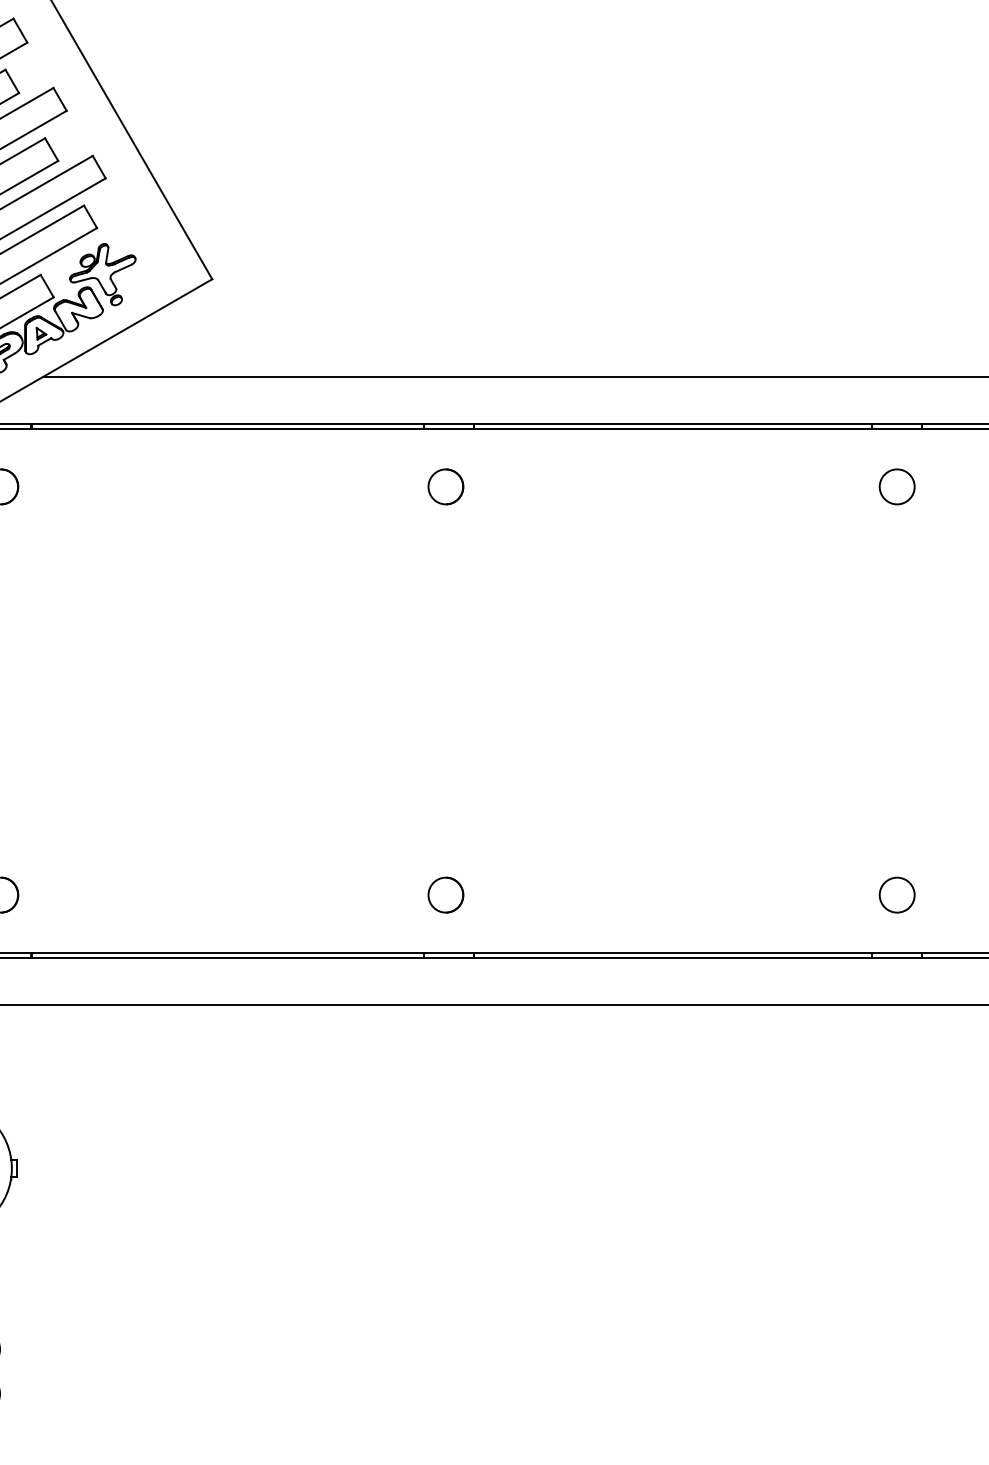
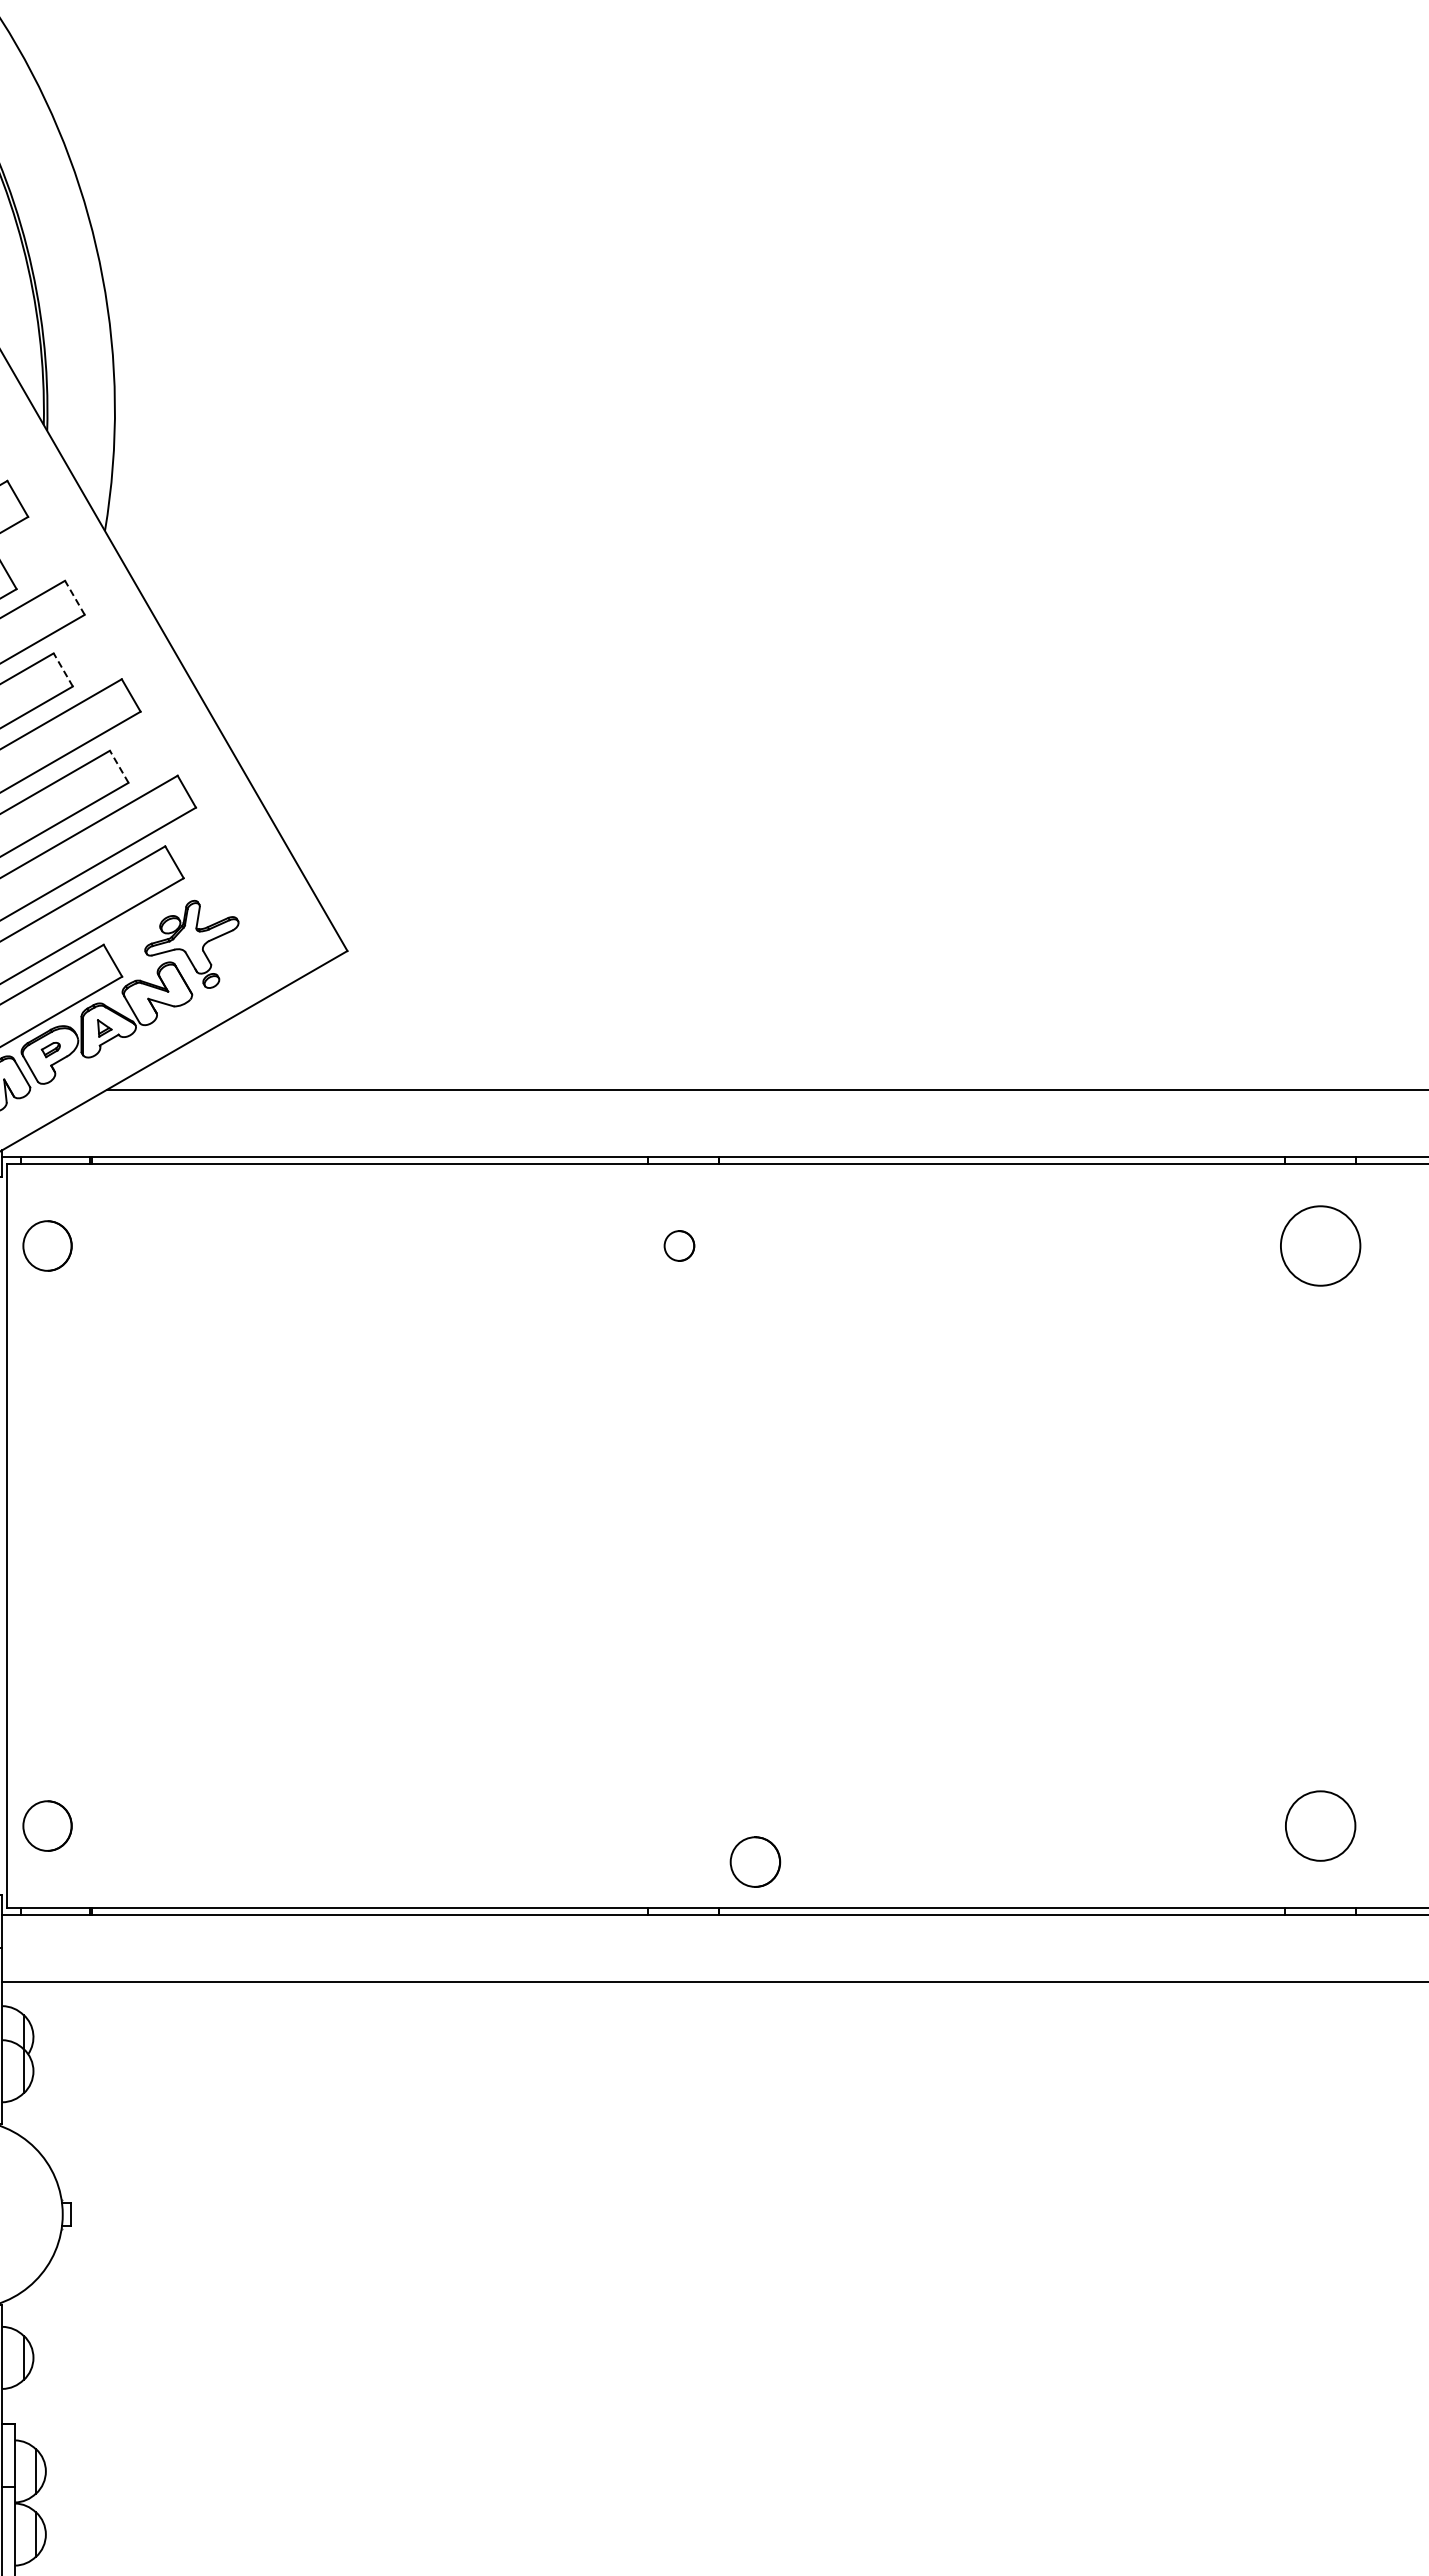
line: (20, 30) -> (74, 597), solid -> dashed
line: (12, 81) -> (63, 669), solid -> dashed
line: (51, 149) -> (119, 766), solid -> dashed
part: (445, 486) -> (679, 1245), size x0.6
circle: (897, 486) -> (1320, 1245), size x1.6
part: (445, 894) -> (755, 1861), moved
circle: (897, 894) -> (1320, 1825), size x1.4

